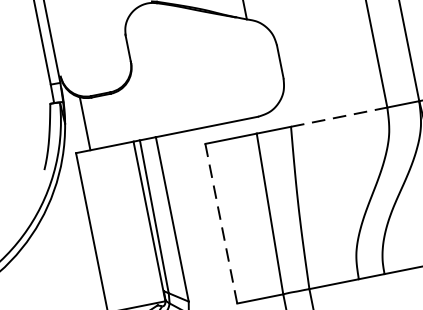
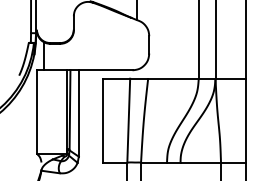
line: (339, 116) -> (173, 78), dashed -> solid
line: (221, 223) -> (103, 120), dashed -> solid

